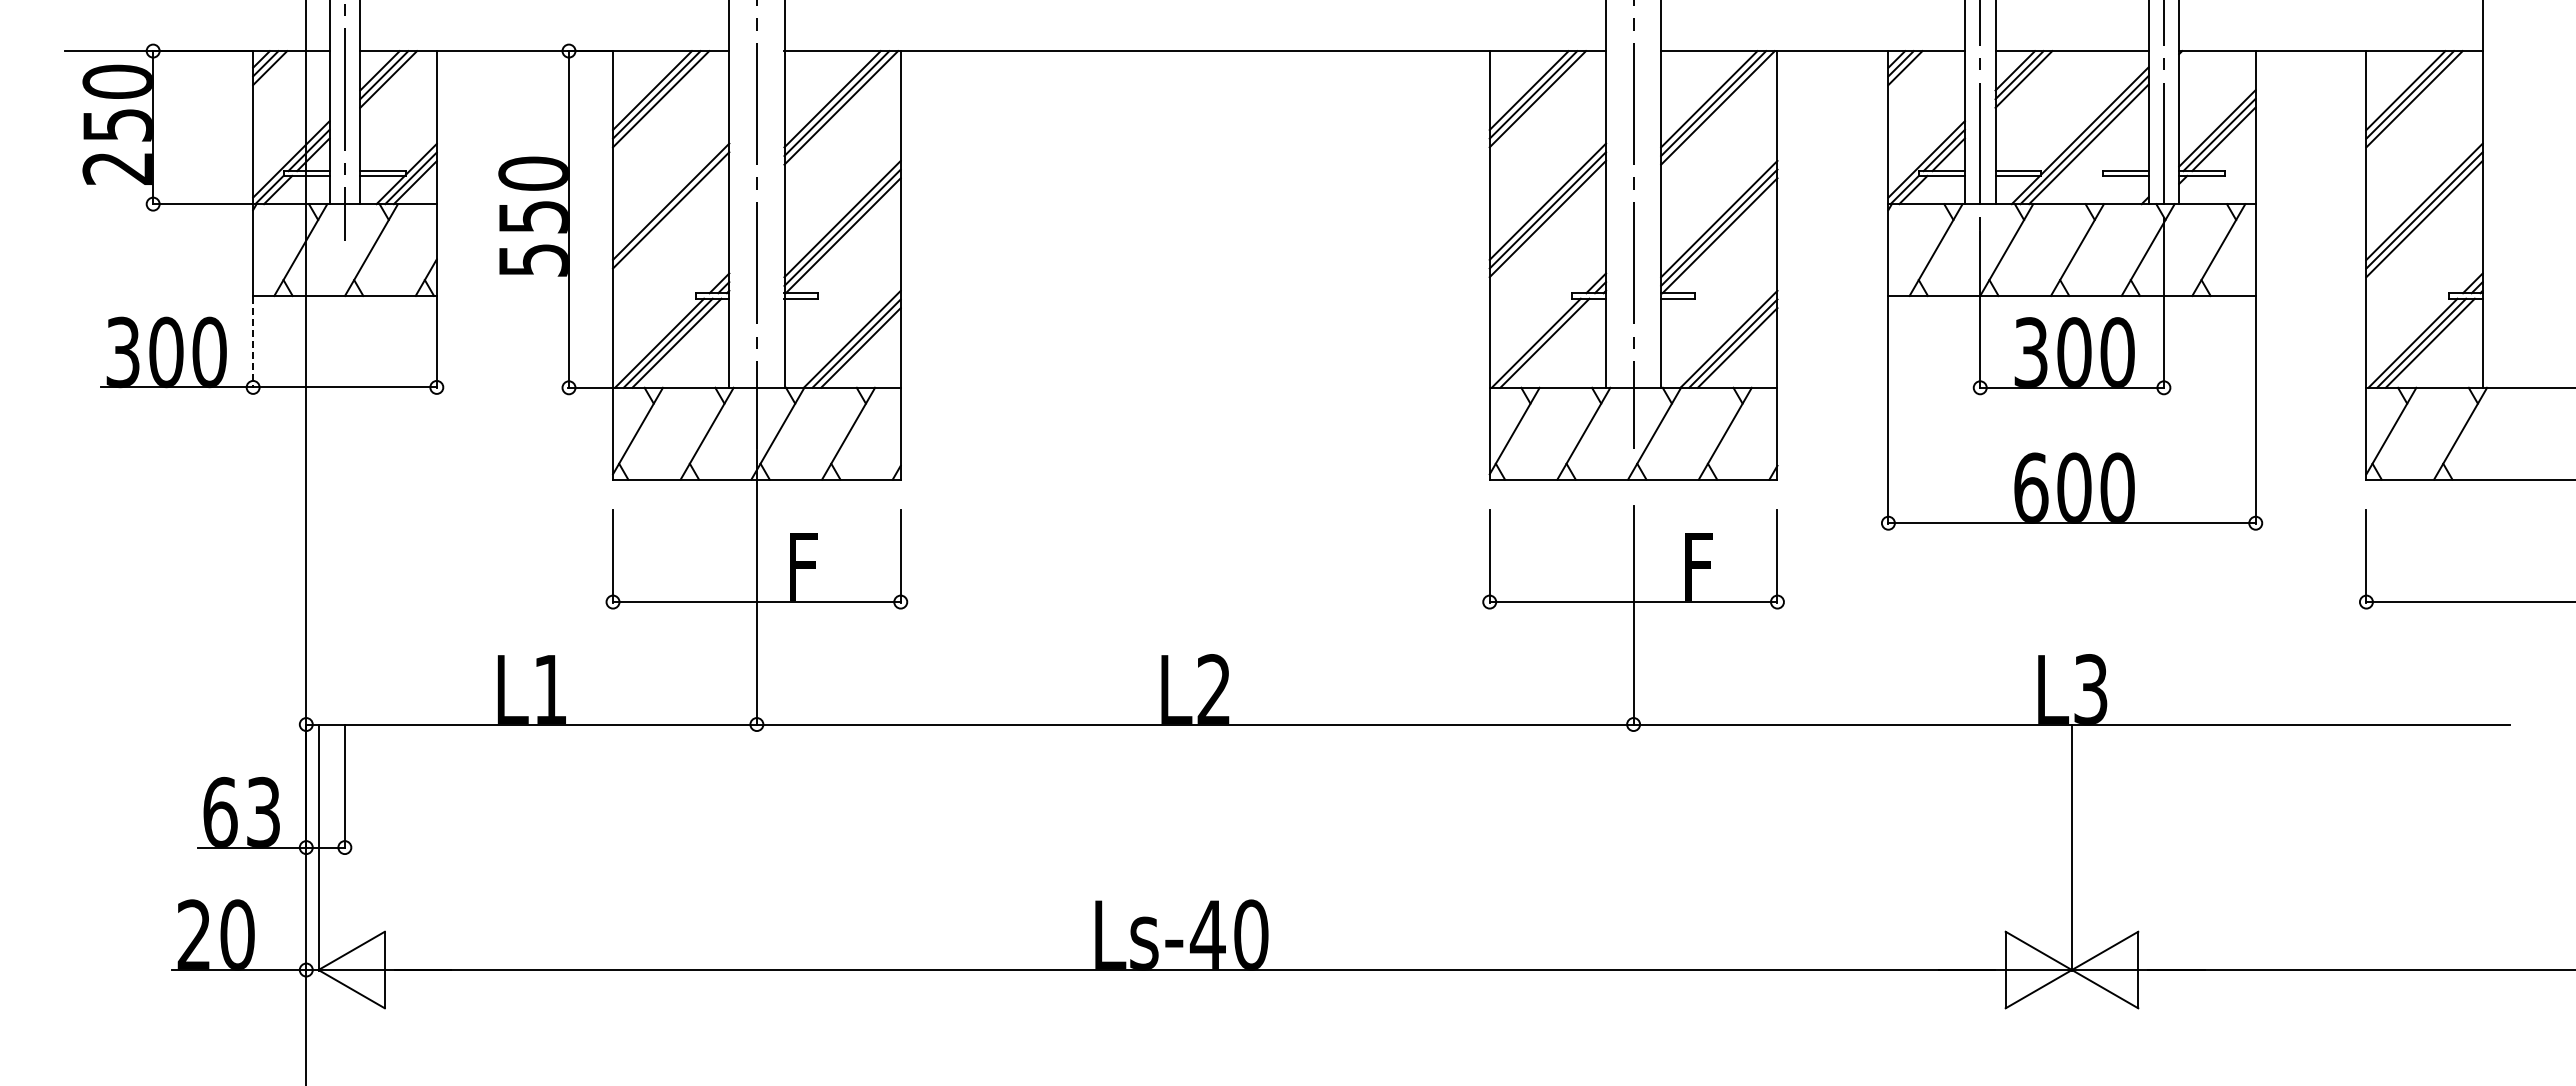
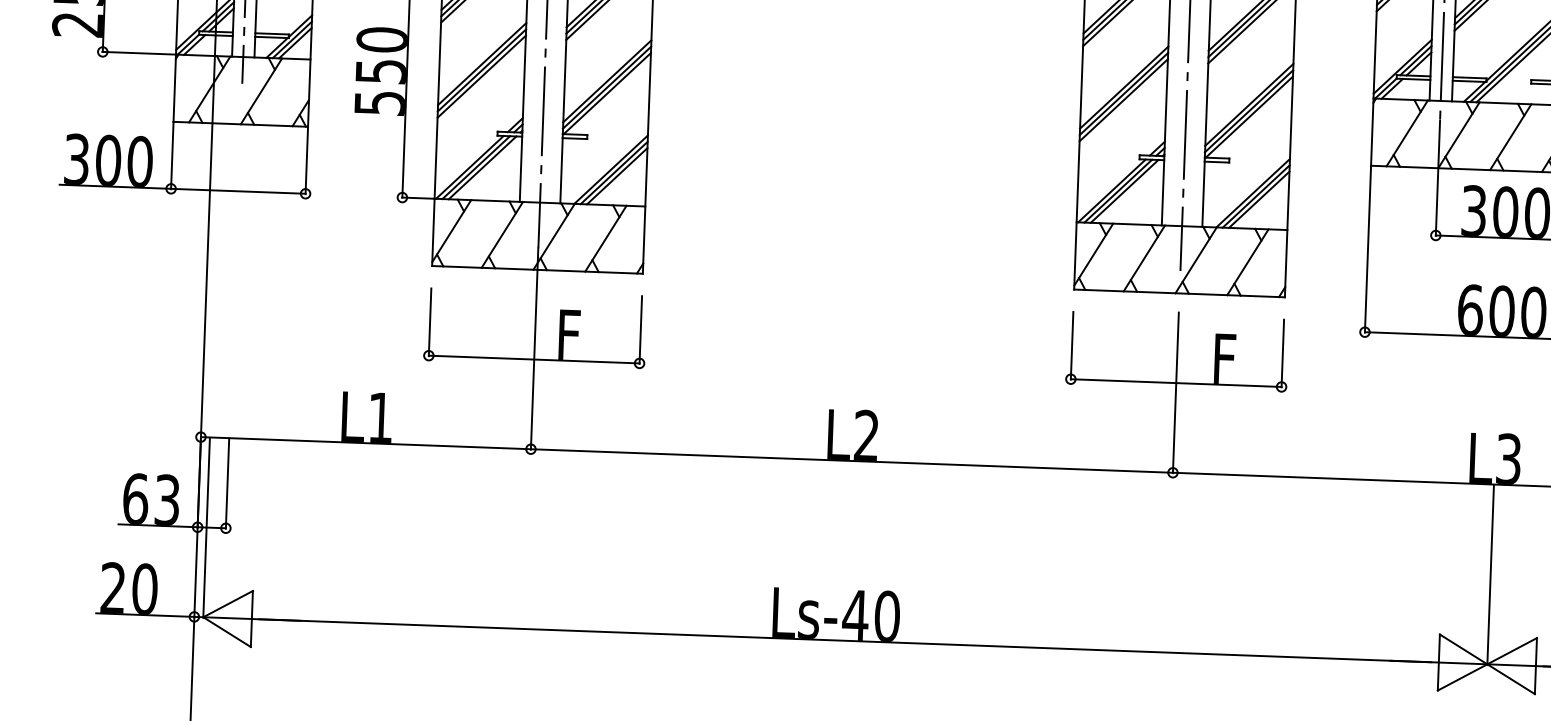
line: (671, 218) -> (481, 76), added
line: (253, 342) -> (172, 155), dashed -> solid
line: (1553, 342) -> (1124, 190), added

